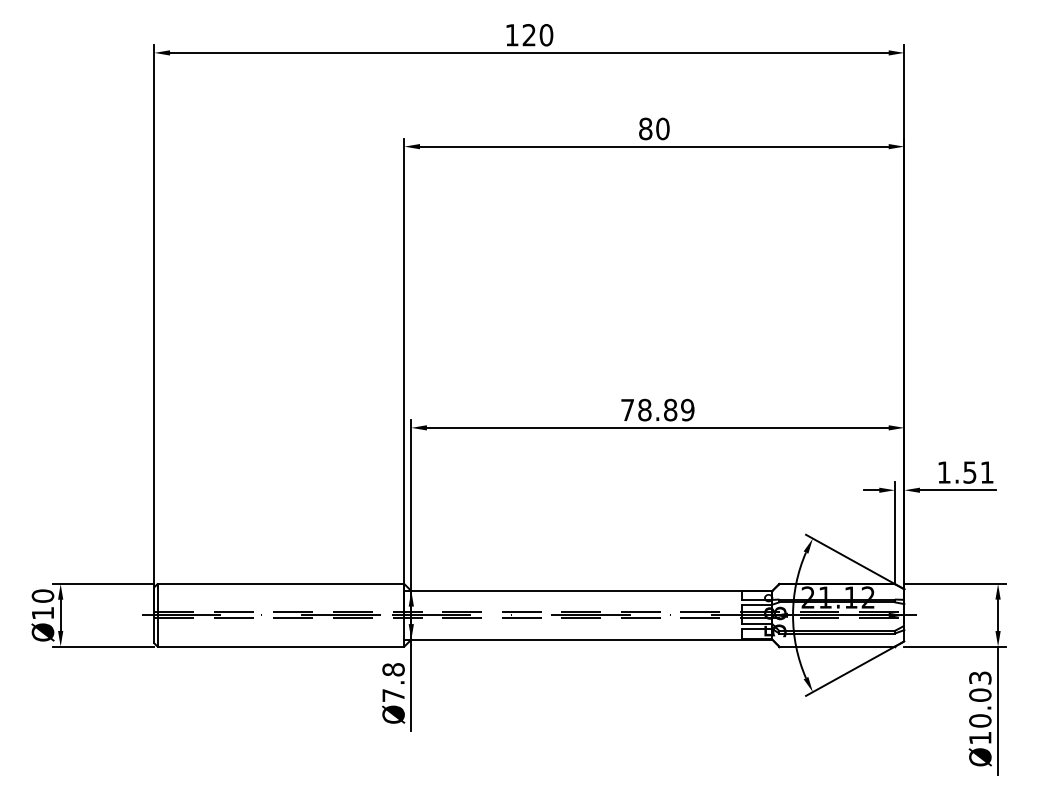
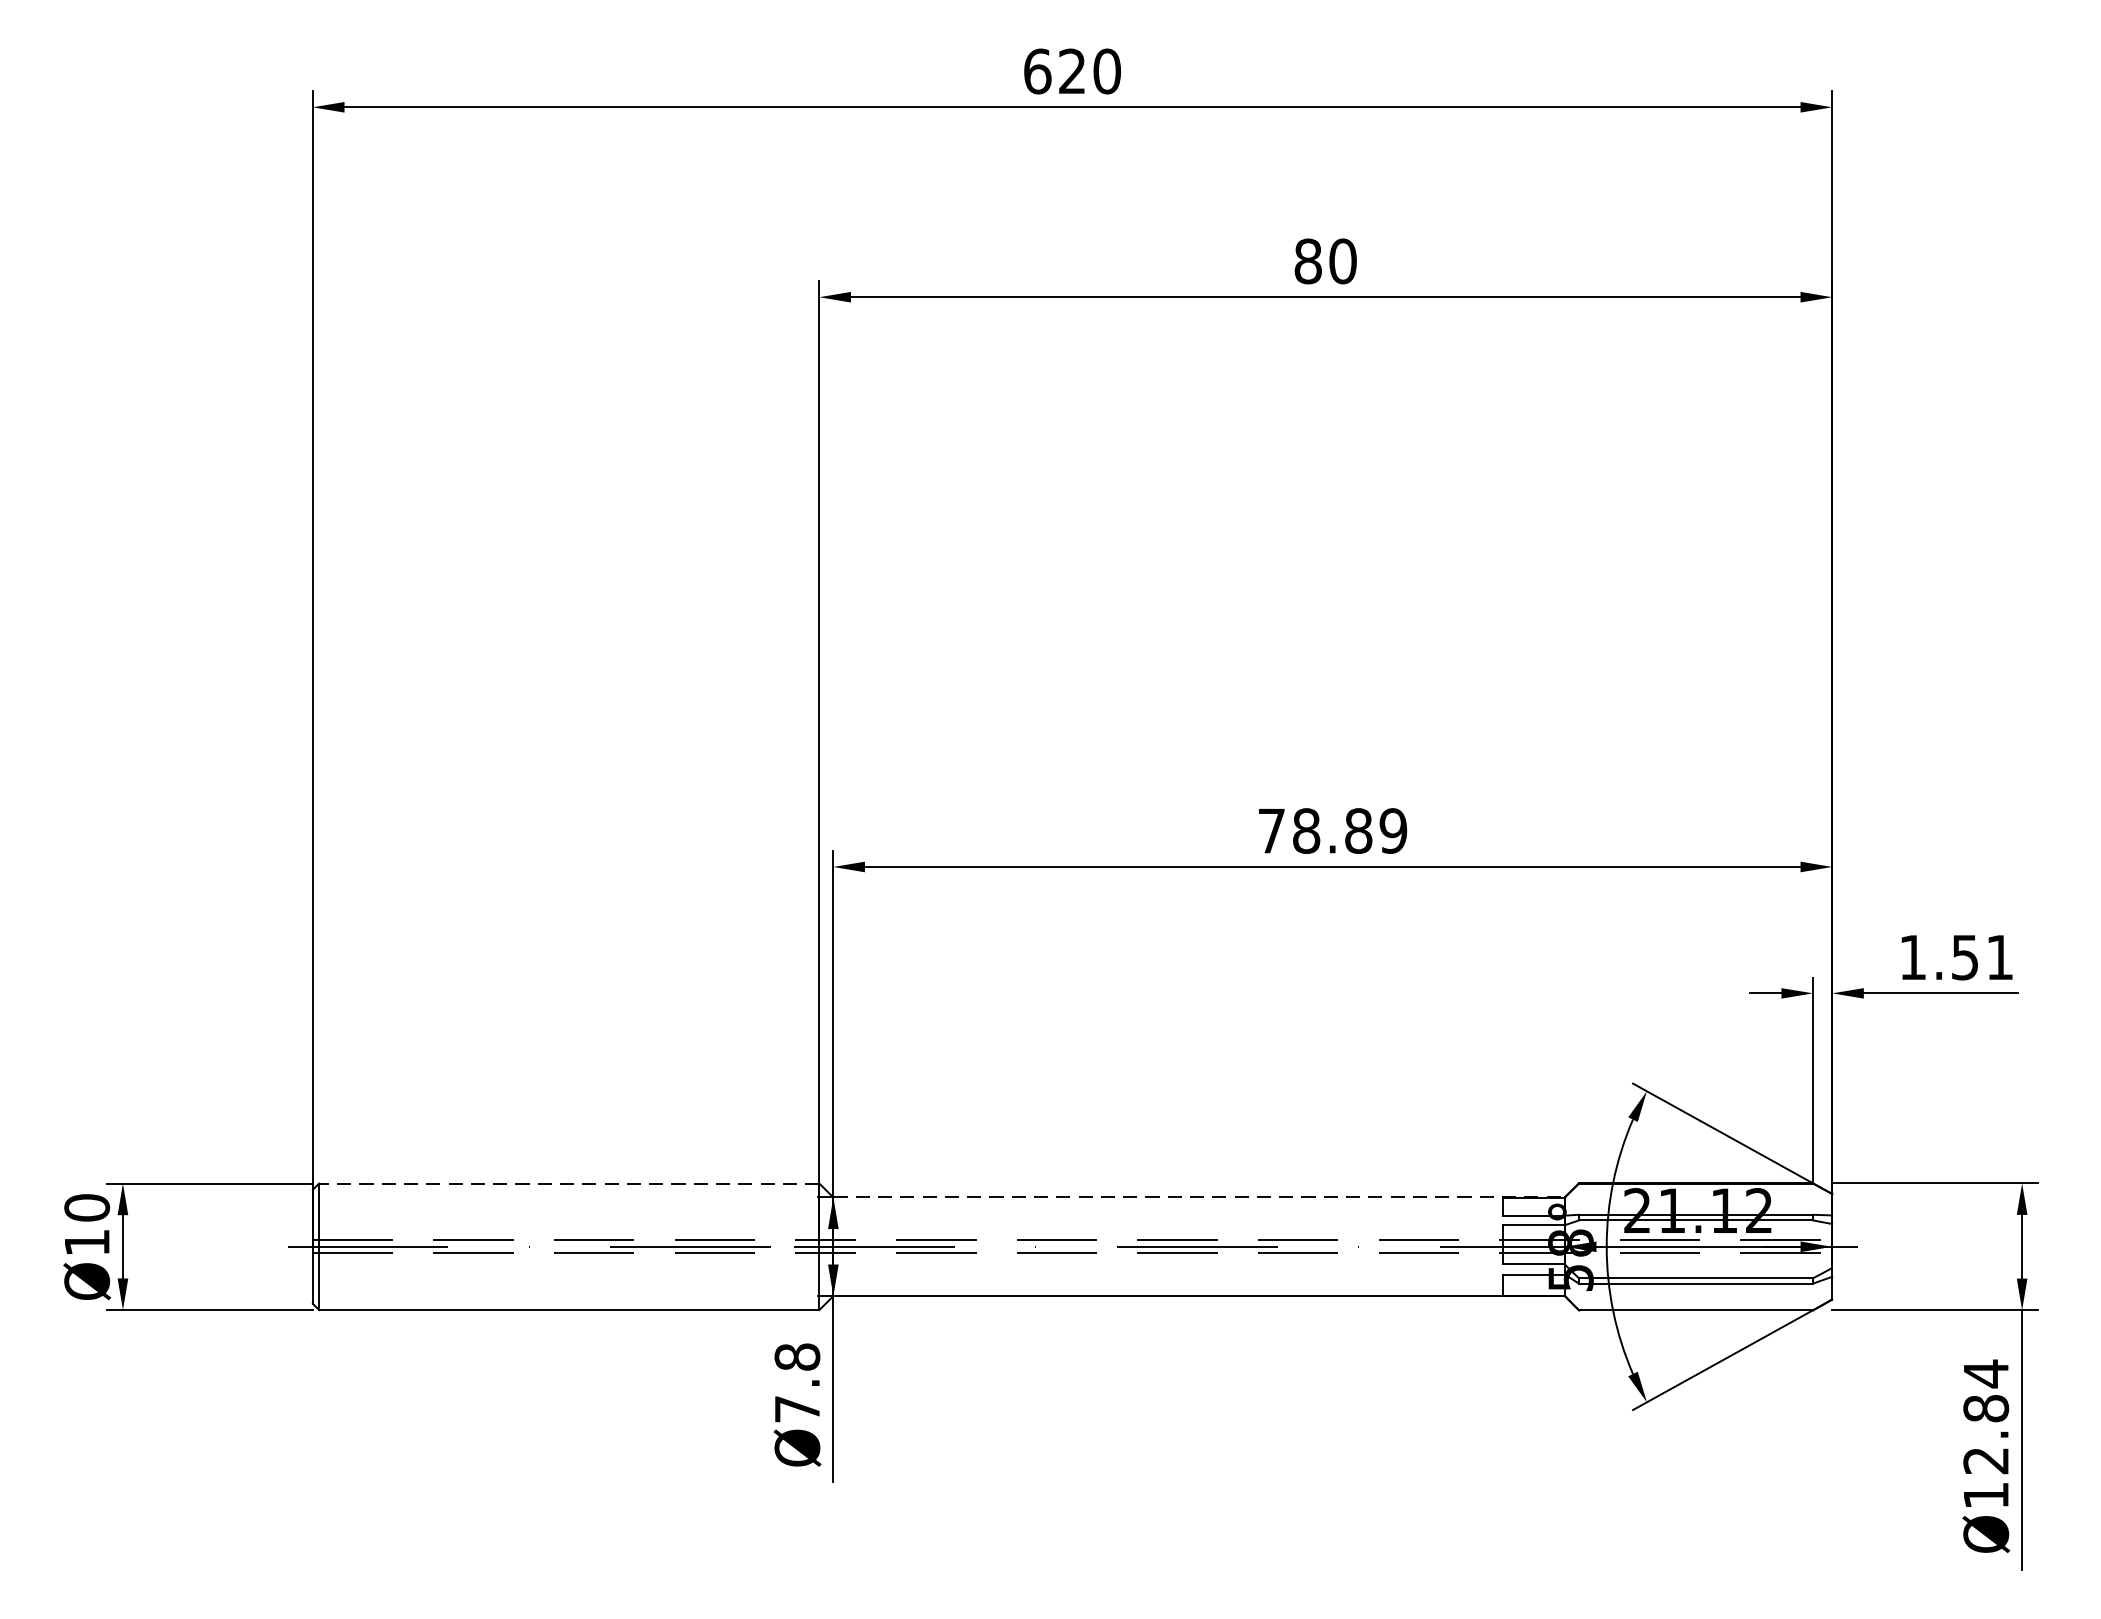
text: (511, 35) -> (1036, 72), 120 -> 620
line: (280, 584) -> (568, 1184), solid -> dashed
line: (591, 590) -> (1198, 1196), solid -> dashed
text: (980, 699) -> (1986, 1417), Ø10.03 -> Ø12.84

